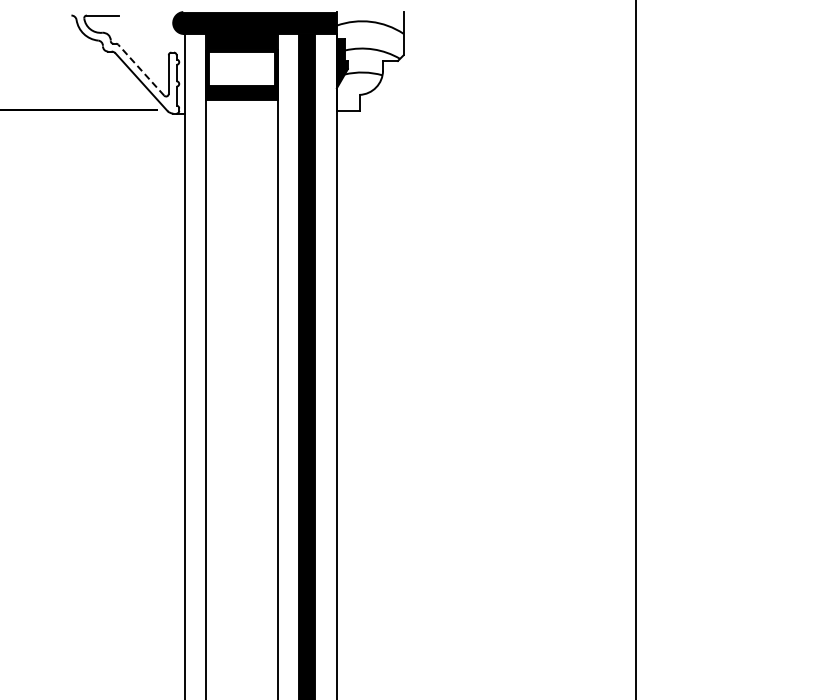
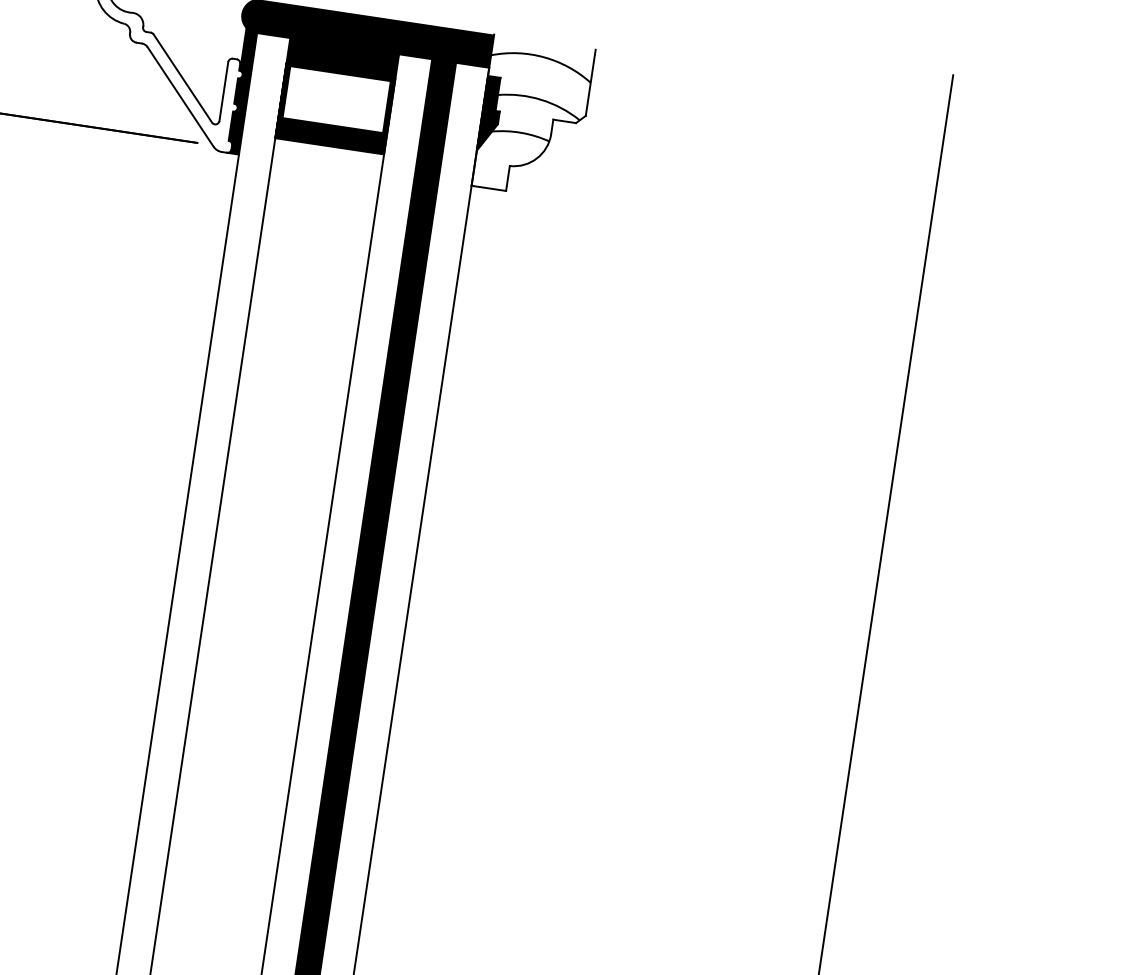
line: (140, 69) -> (181, 77), dashed -> solid
fill: (180, 72) -> (242, 91), added

